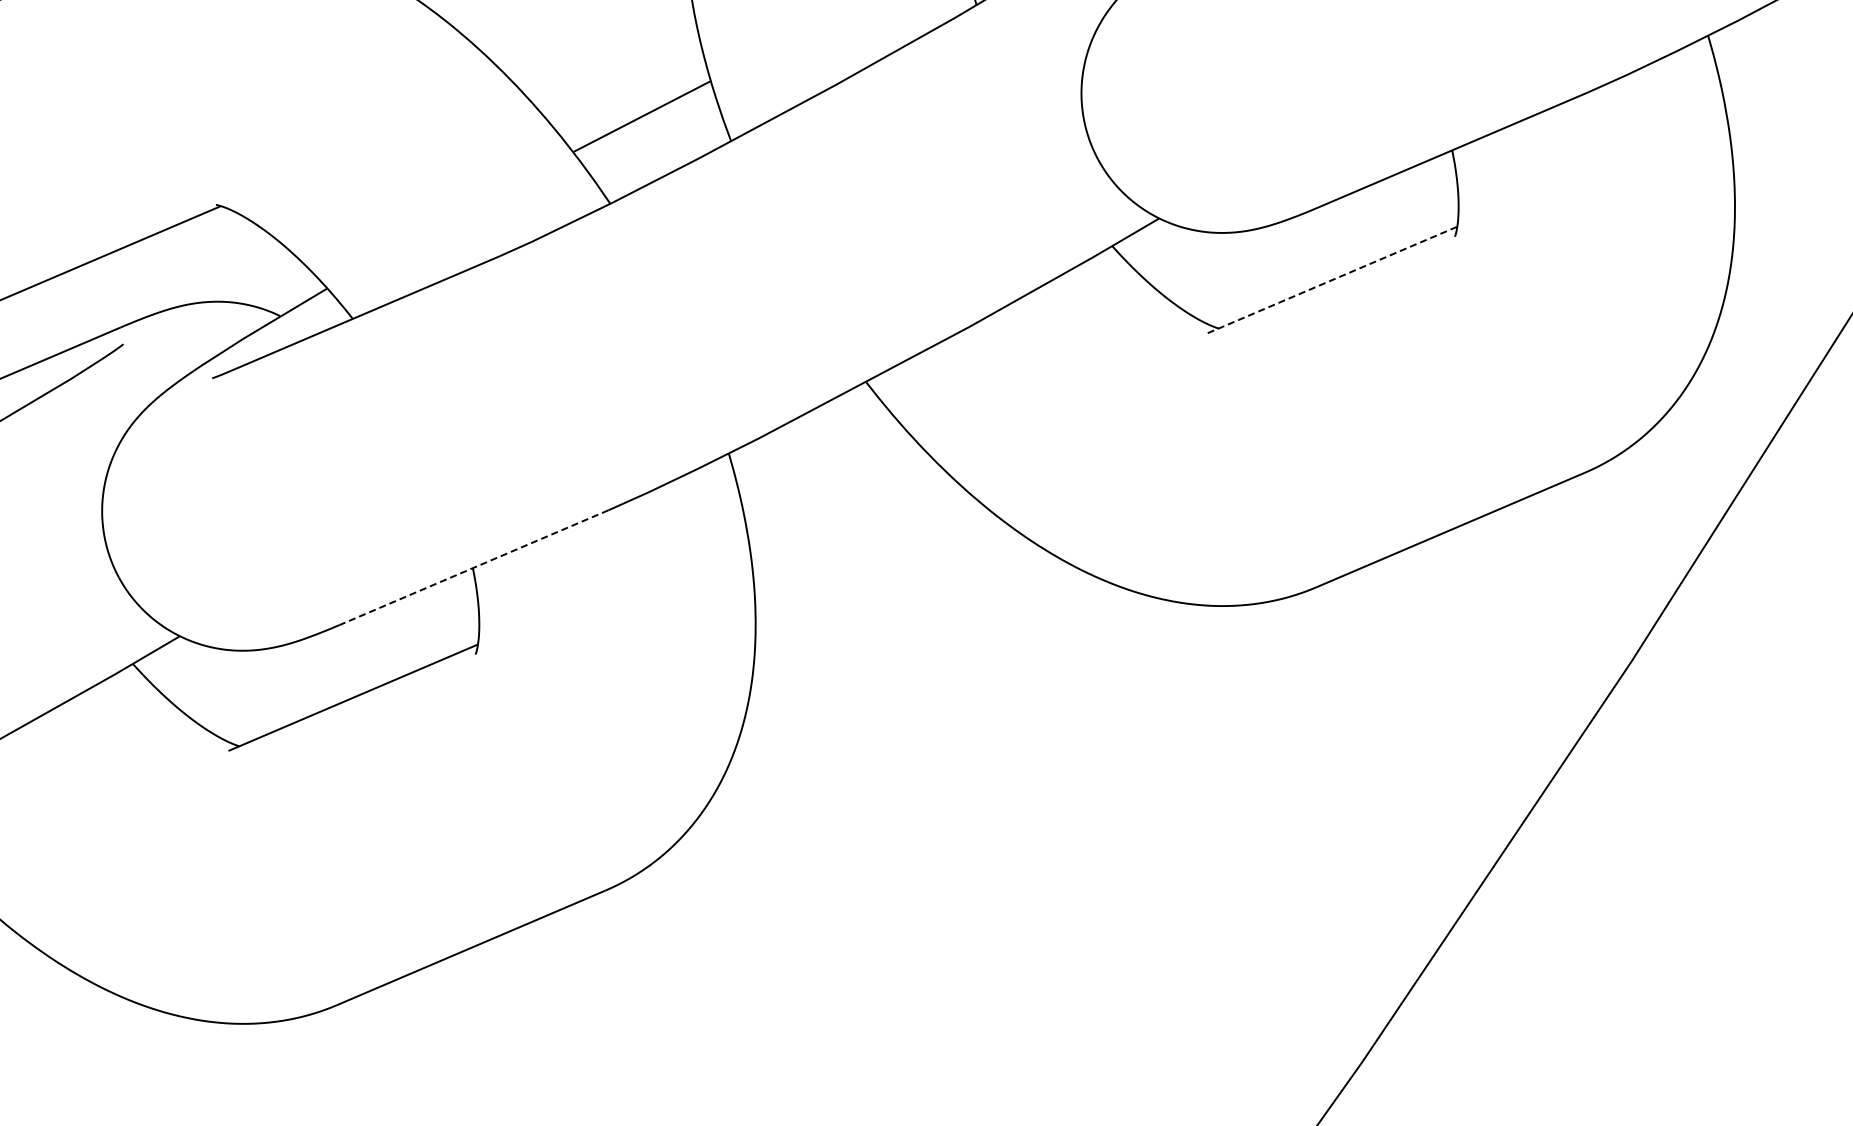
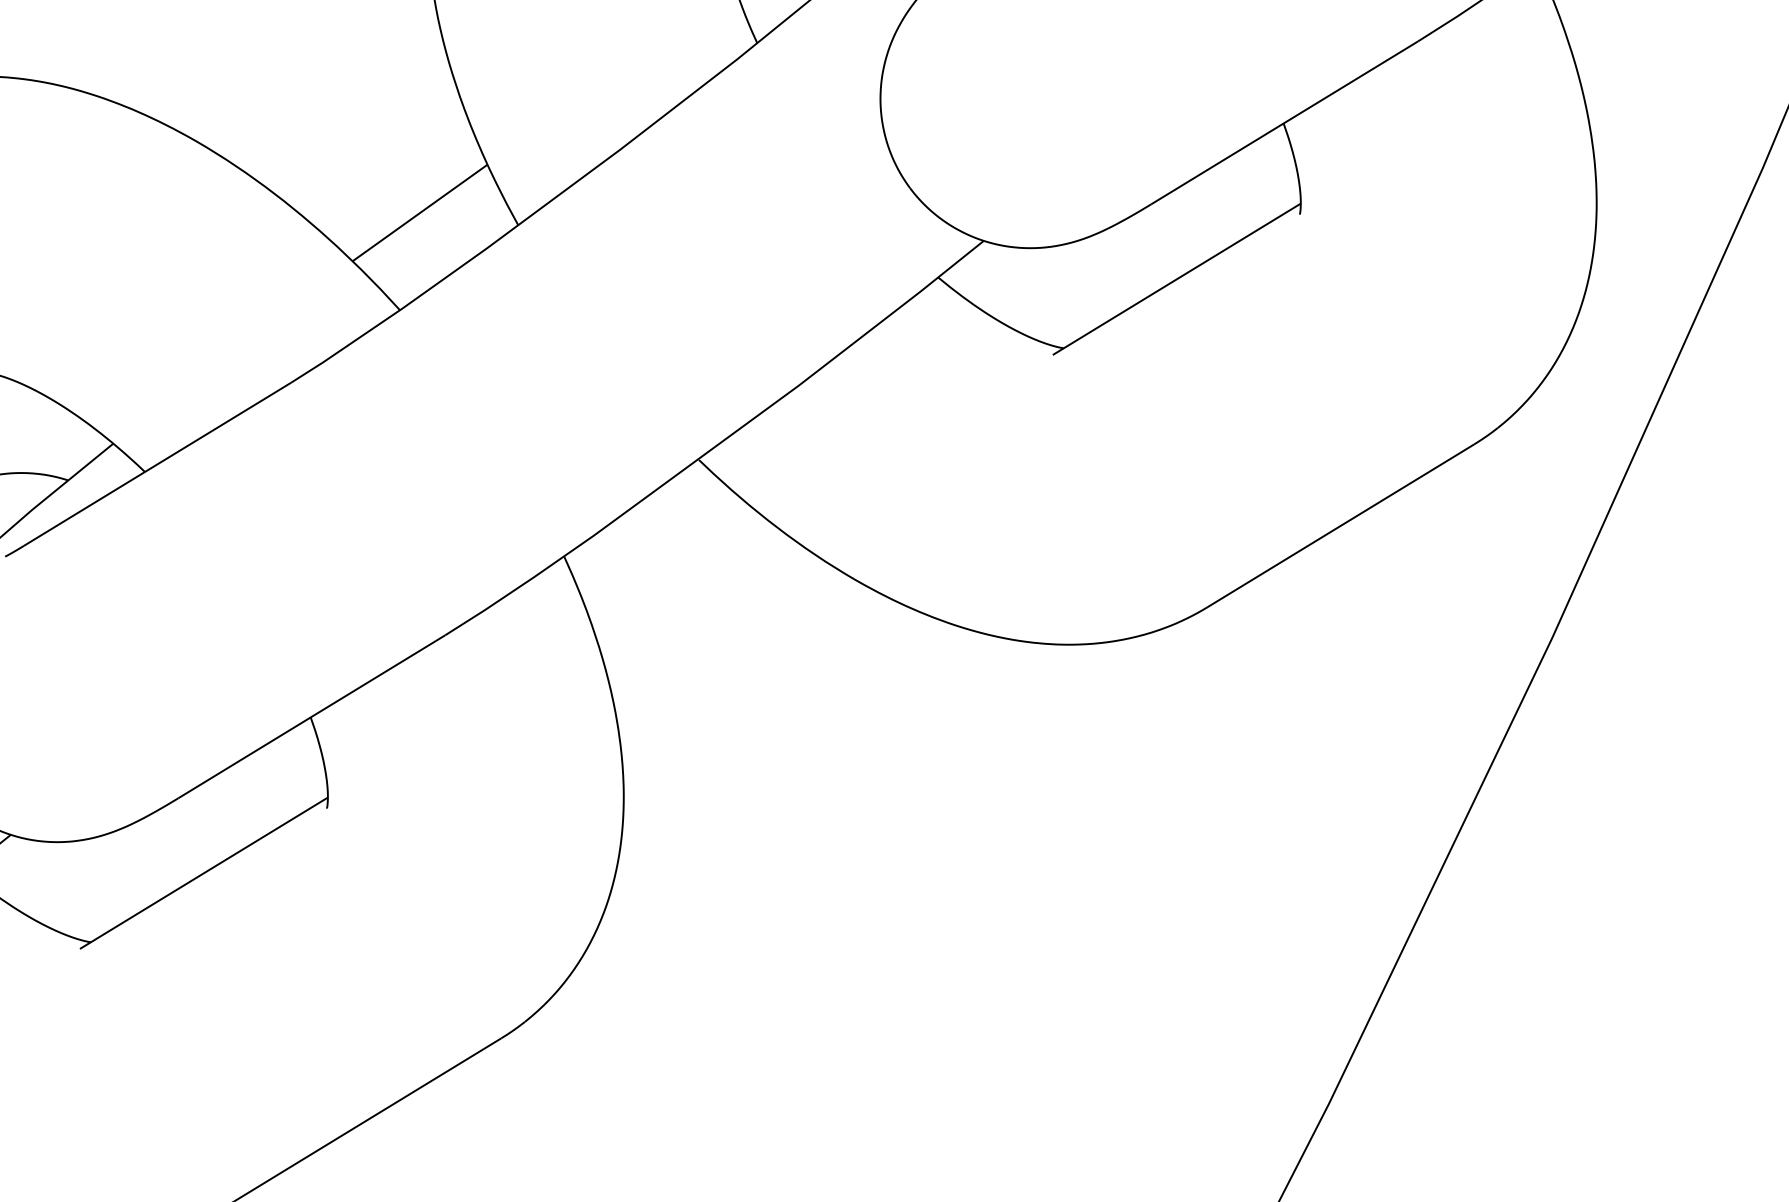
line: (1332, 279) -> (1176, 278), dashed -> solid
line: (473, 567) -> (311, 716), dashed -> solid

